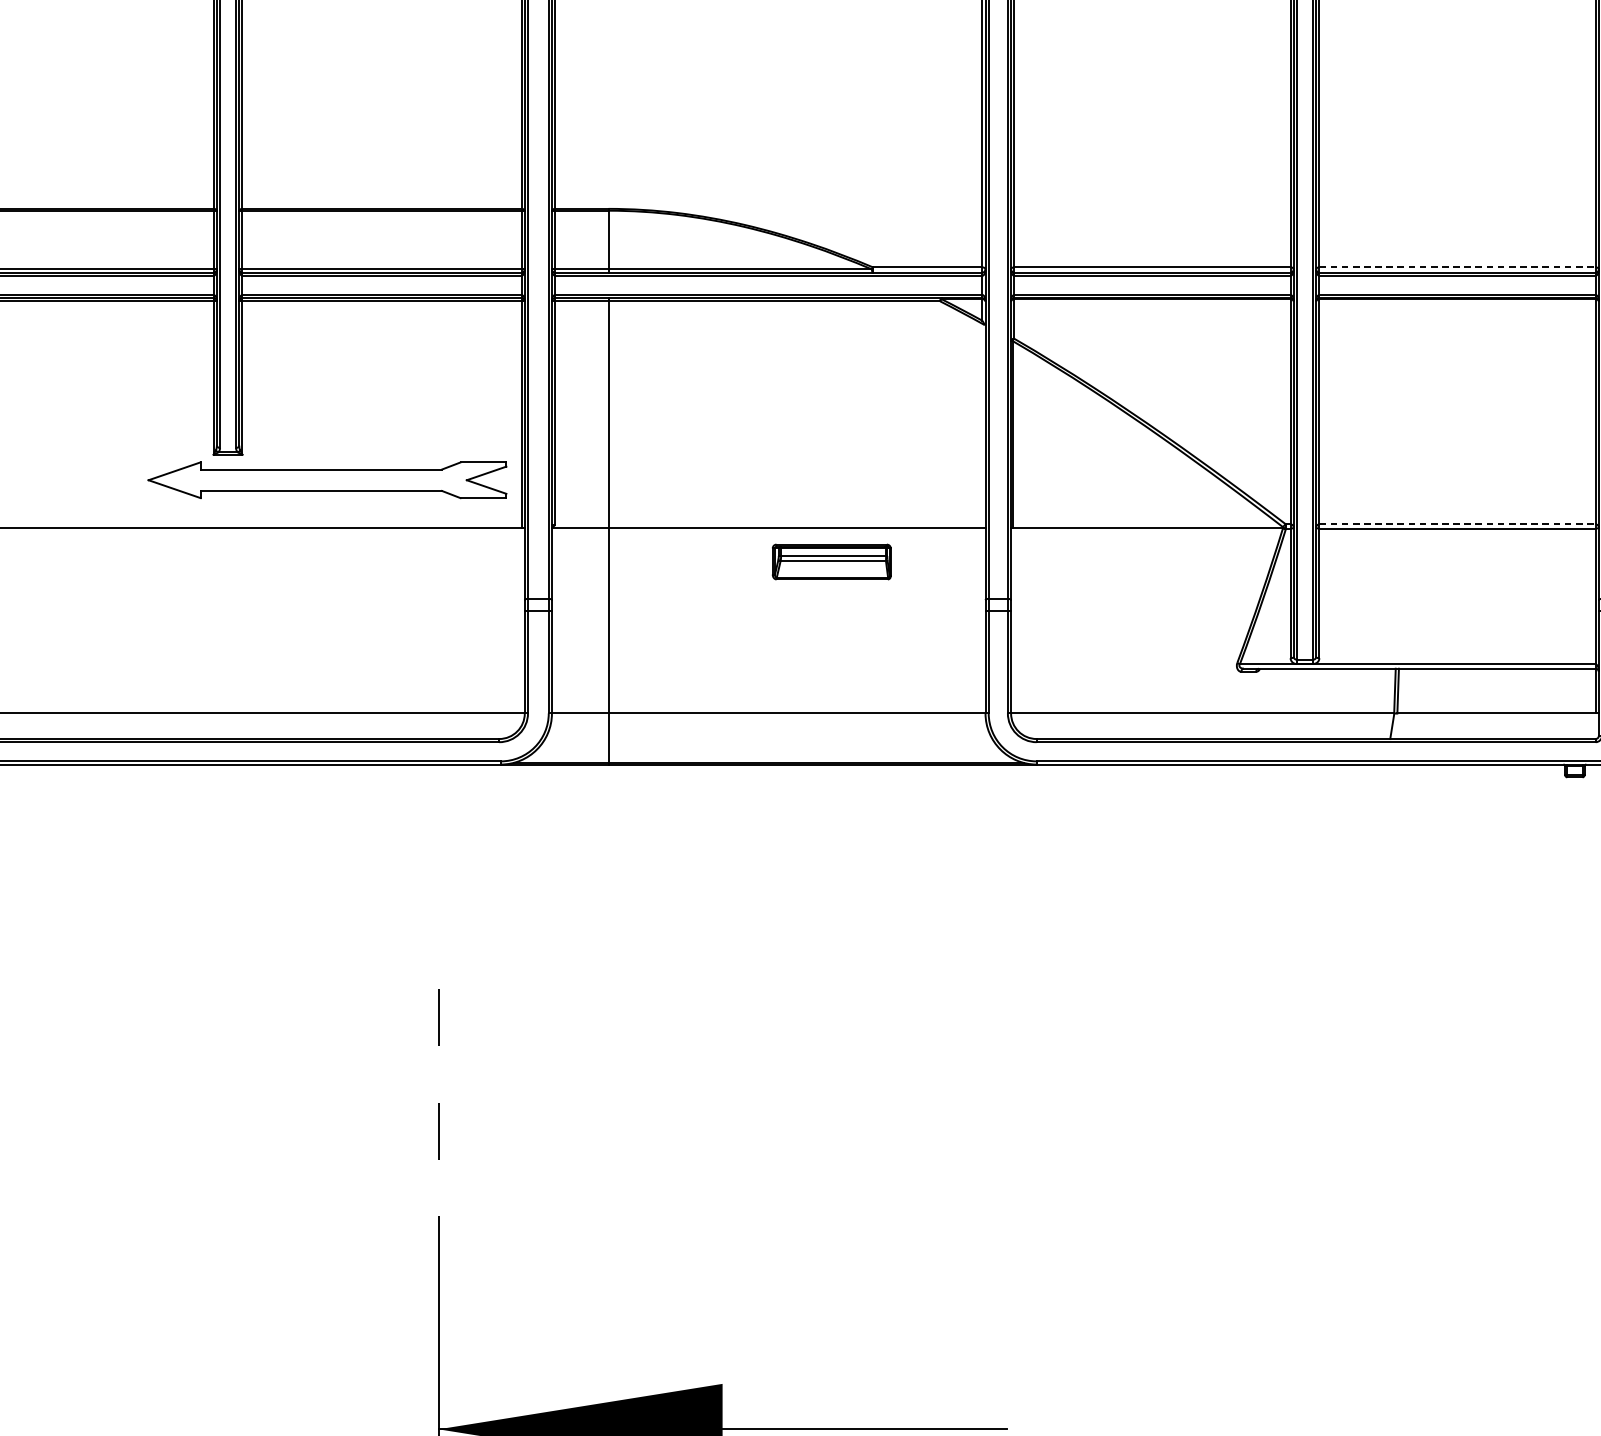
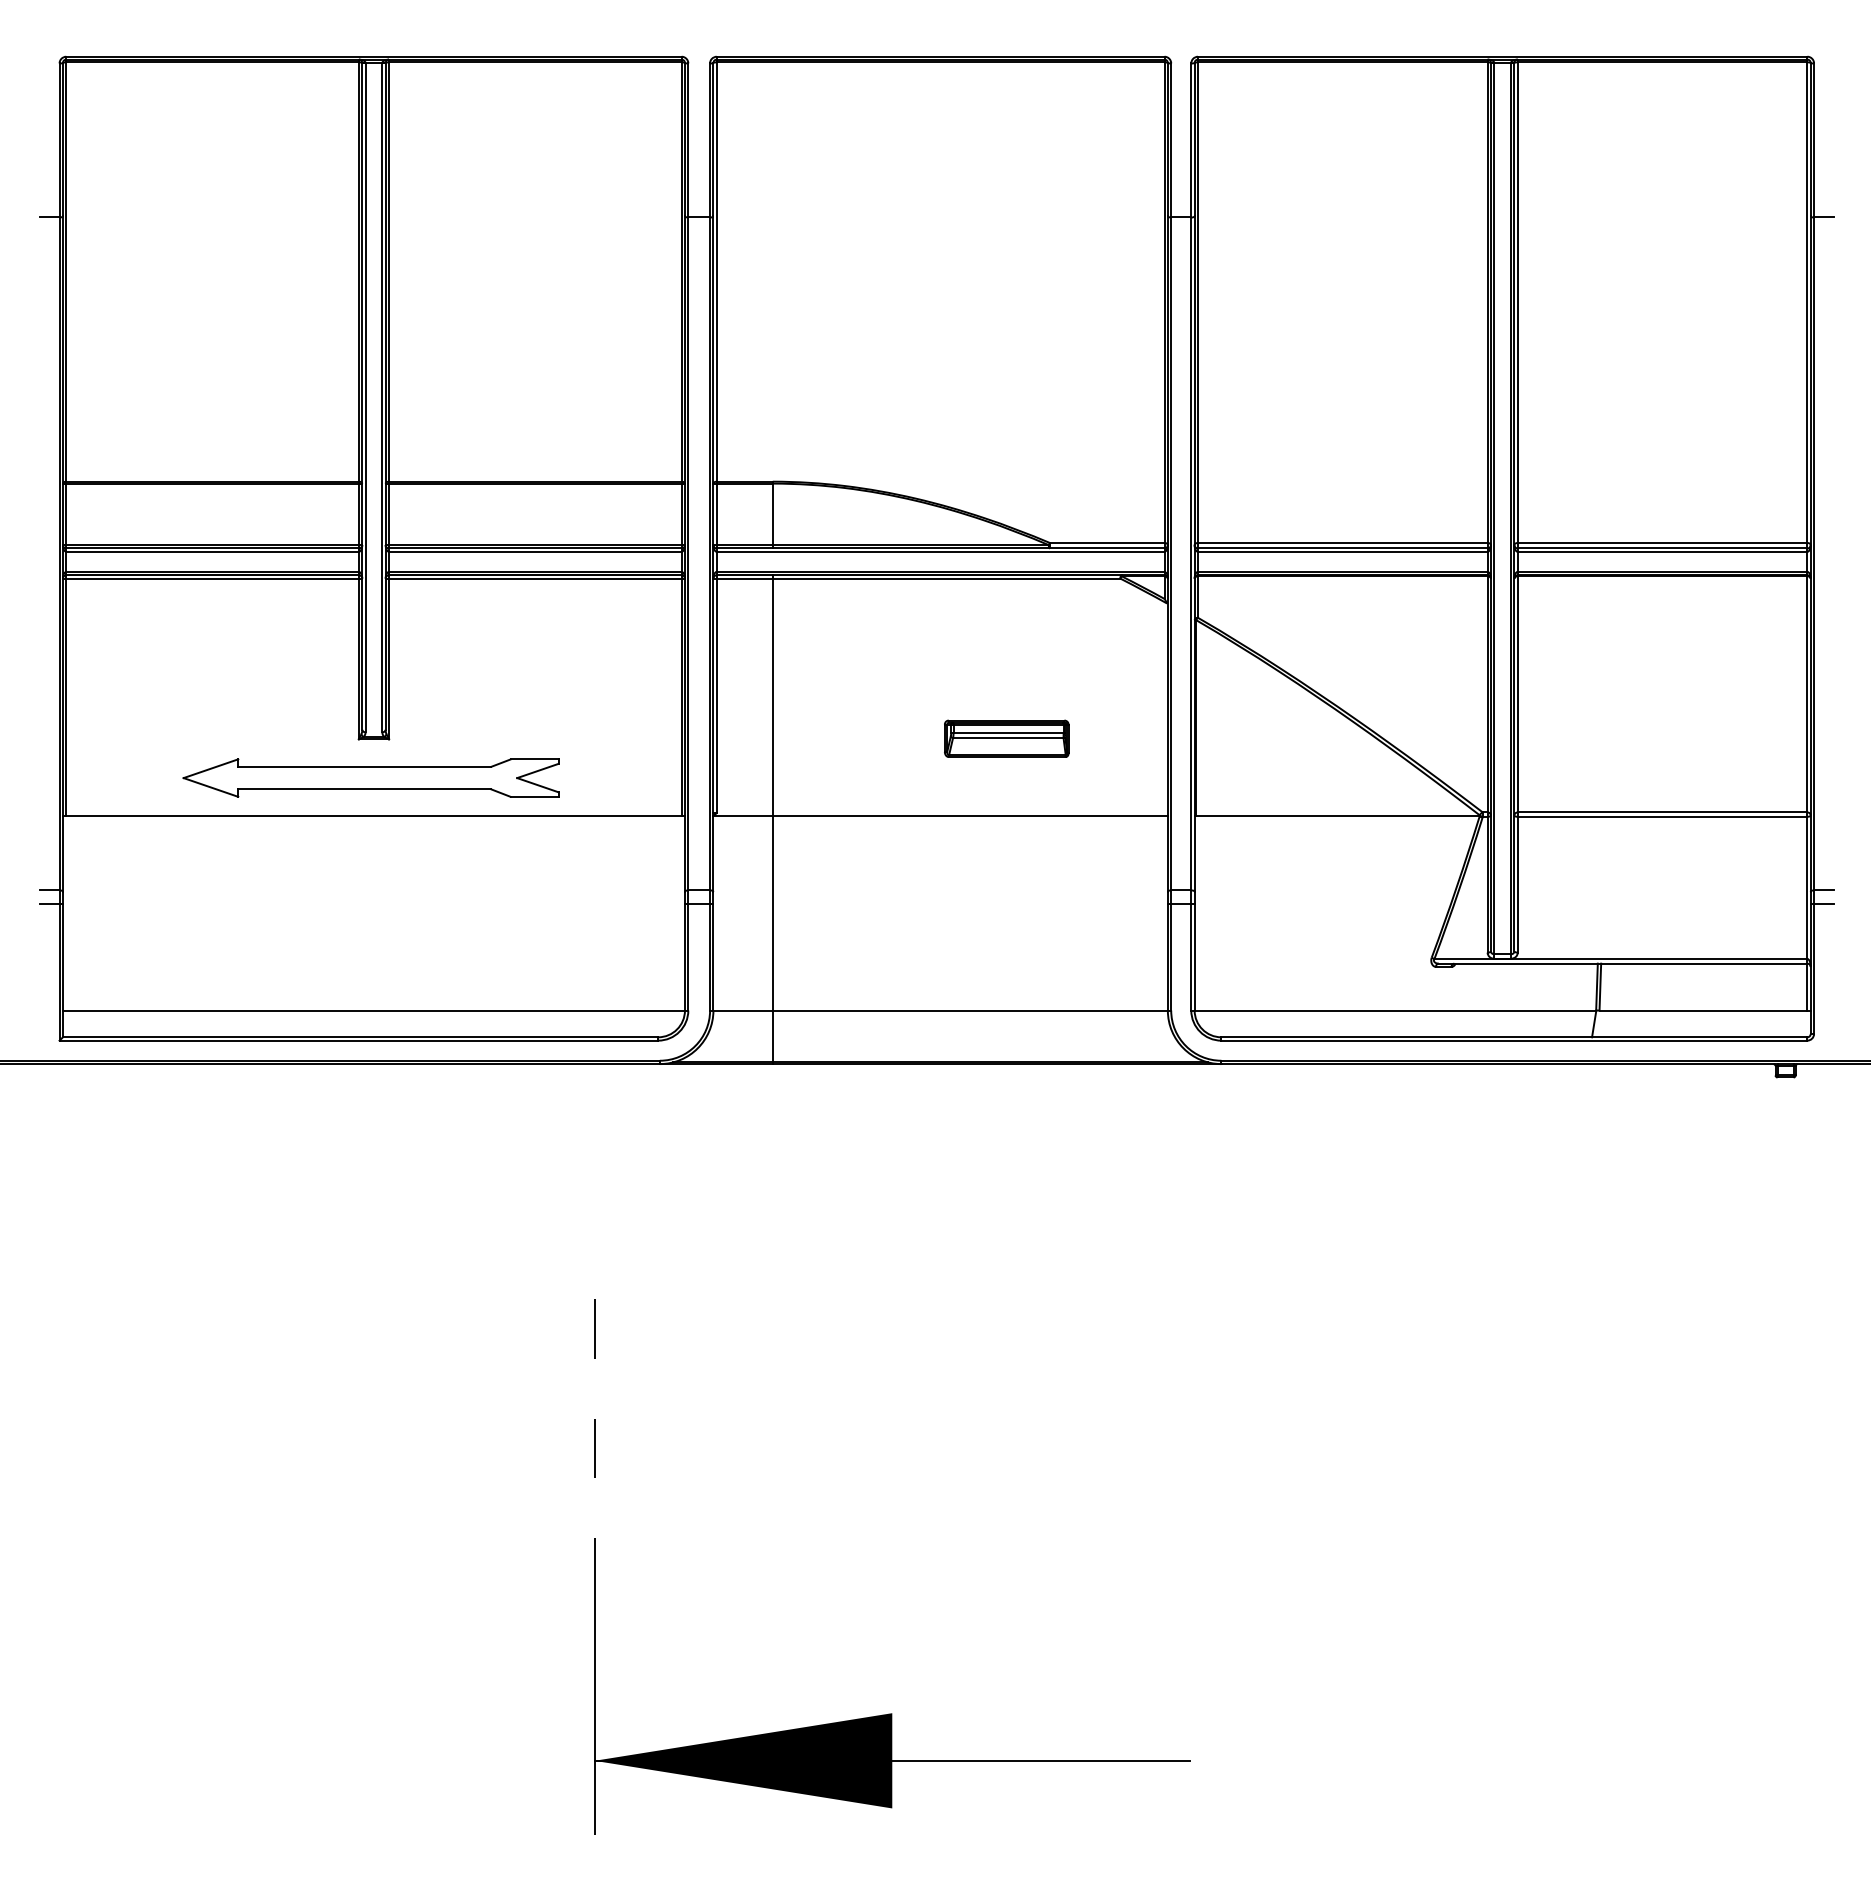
line: (1457, 266) -> (1662, 542), dashed -> solid
part: (326, 479) -> (370, 777), moved
line: (1457, 524) -> (1662, 812), dashed -> solid
part: (831, 561) -> (1006, 738), moved

